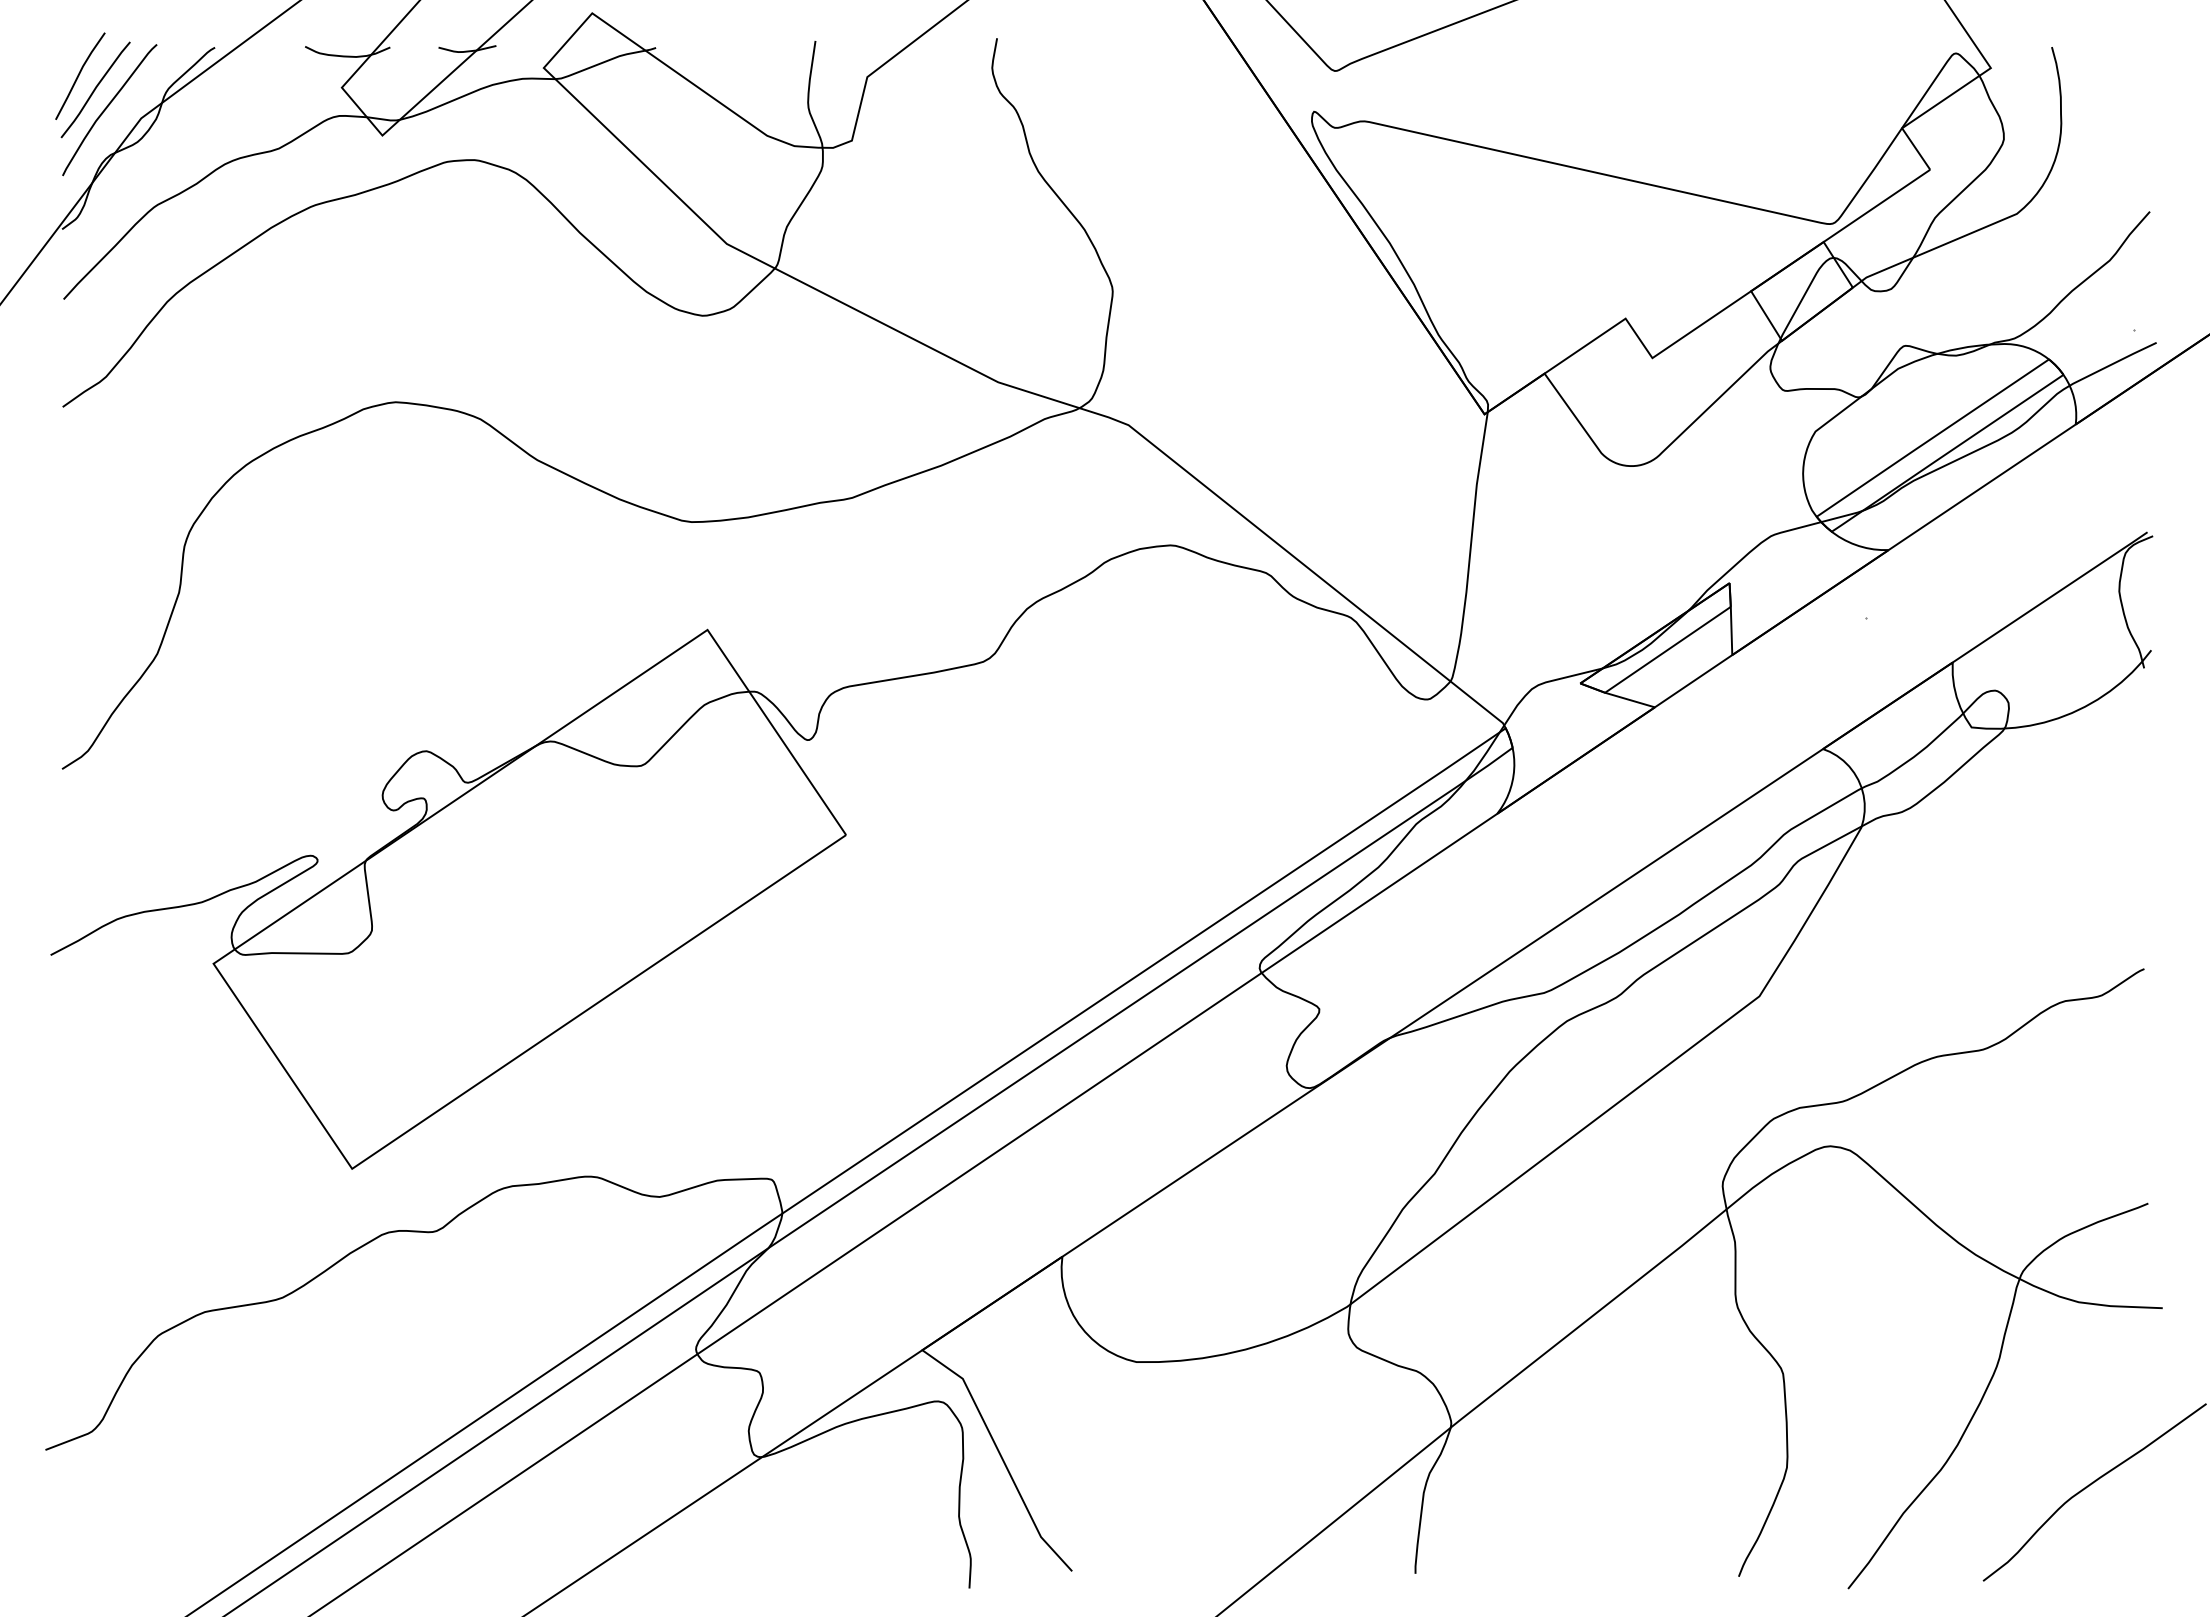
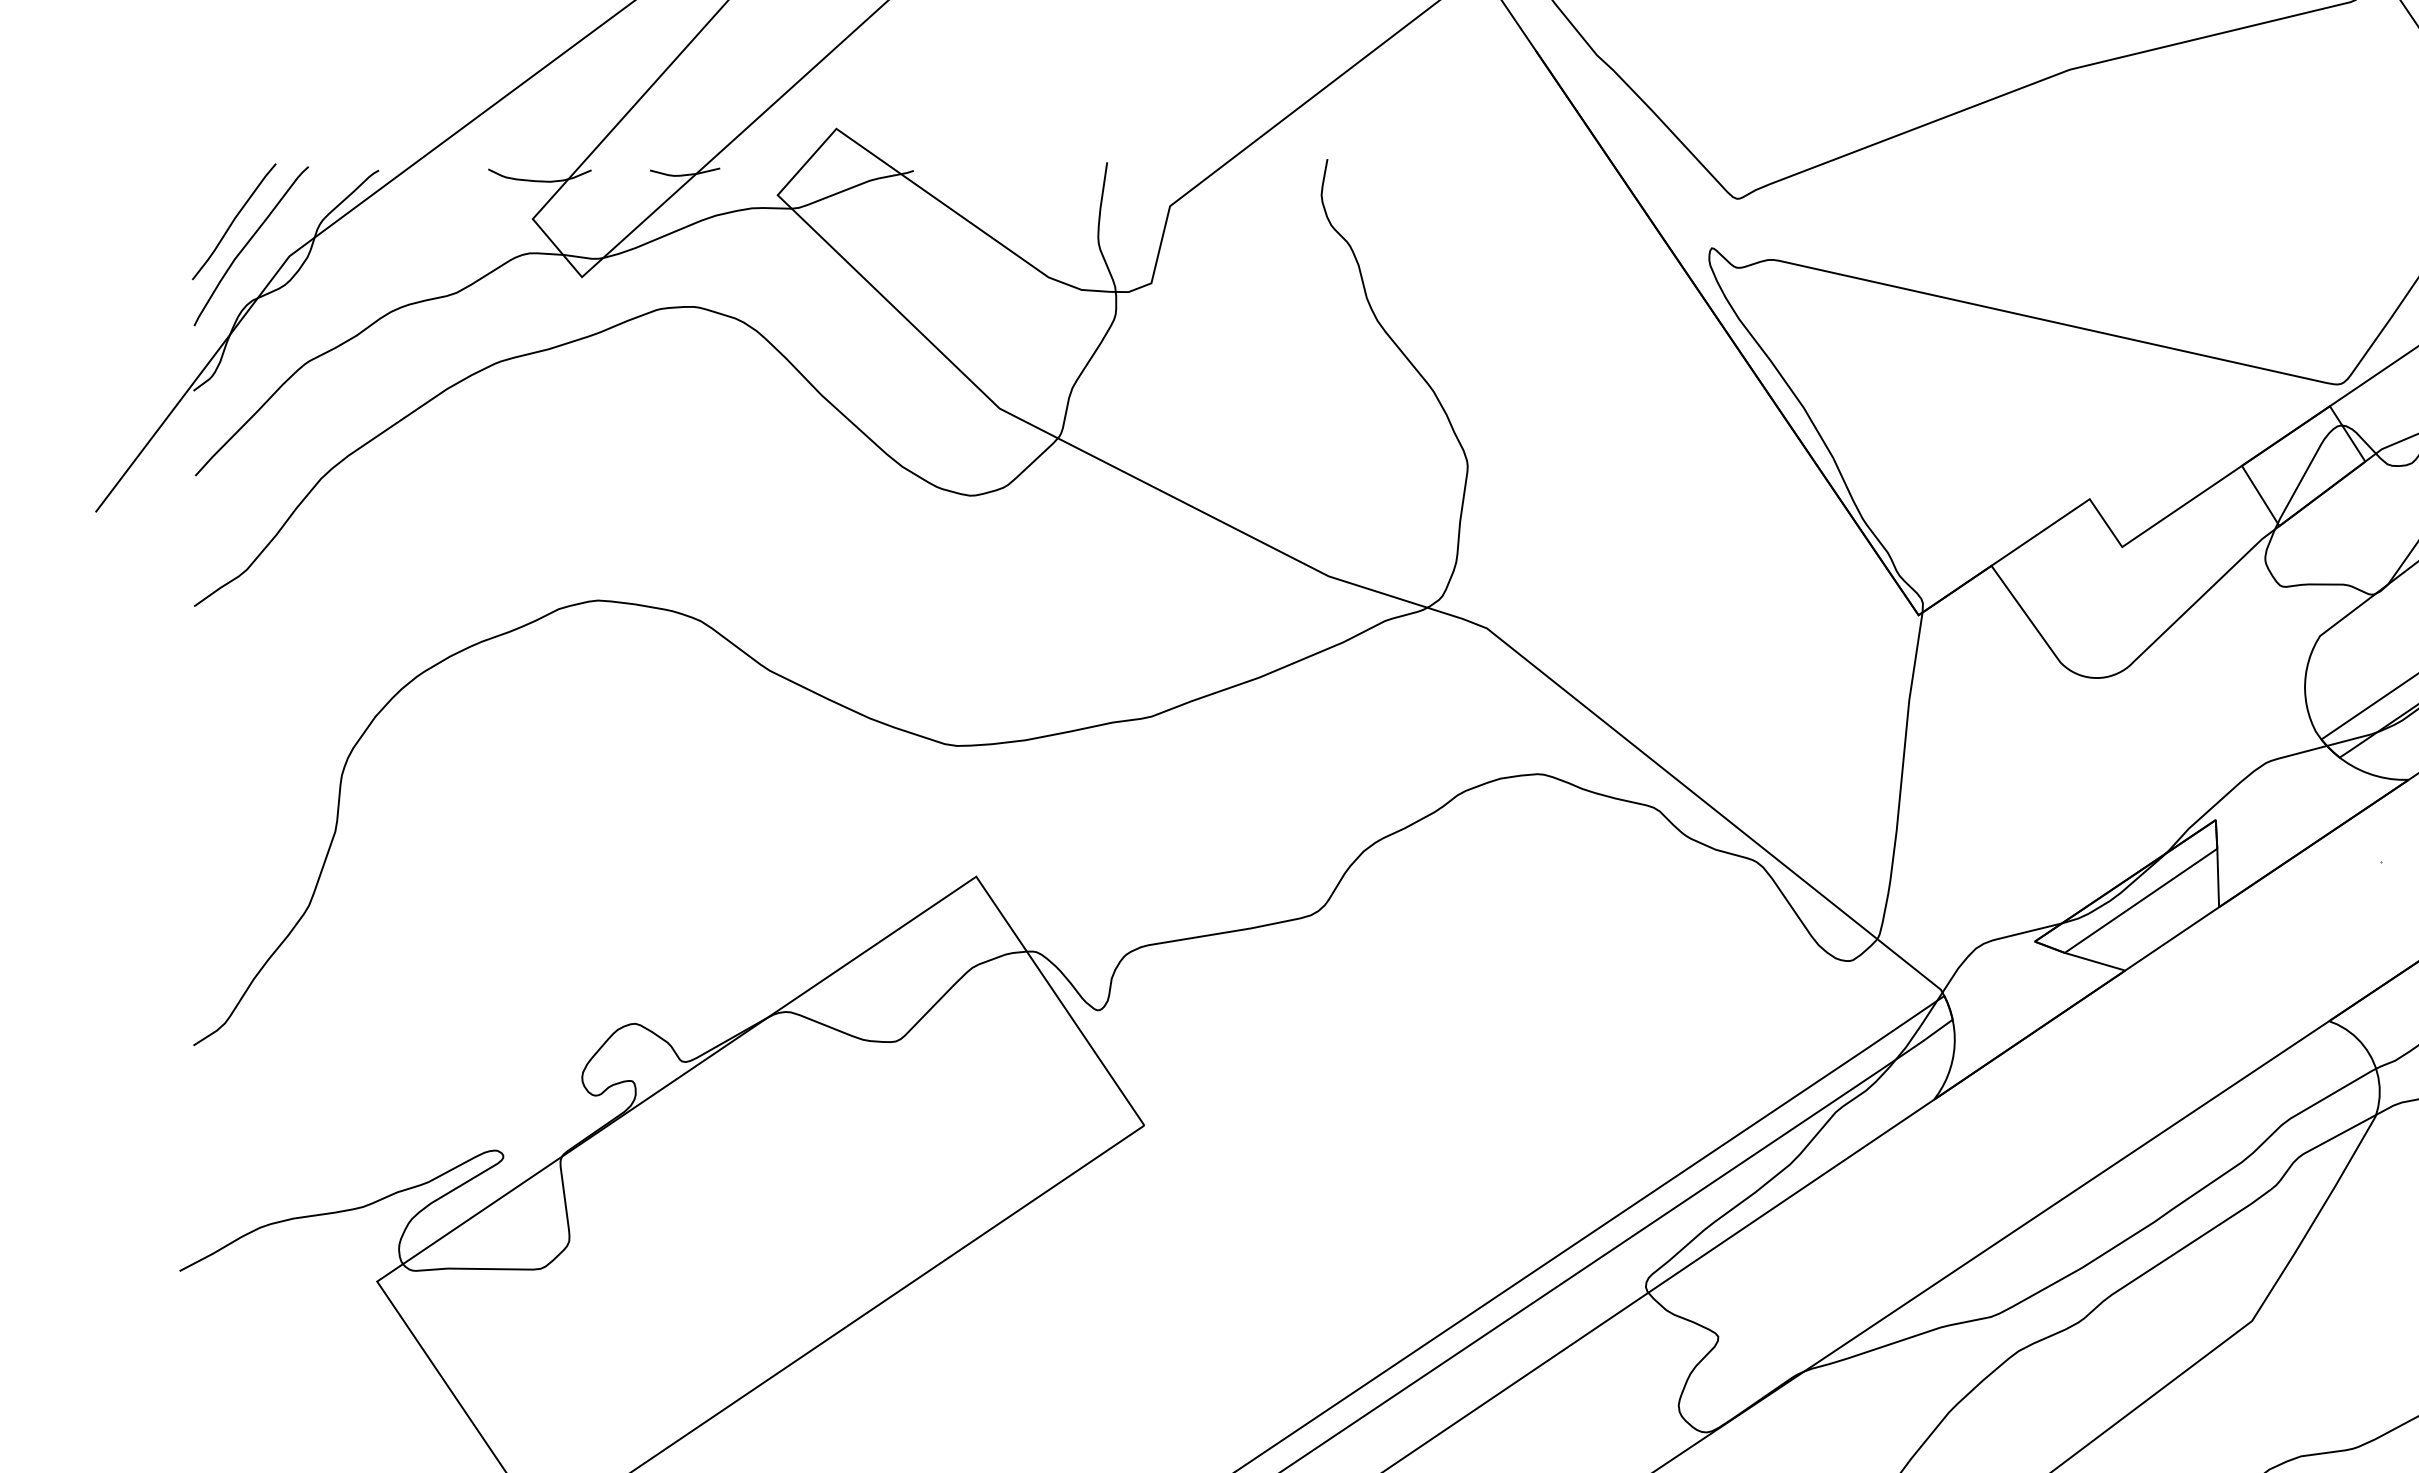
line: (79, 75) -> (214, 204), removed

